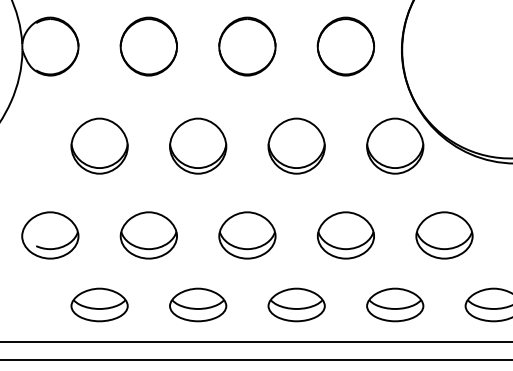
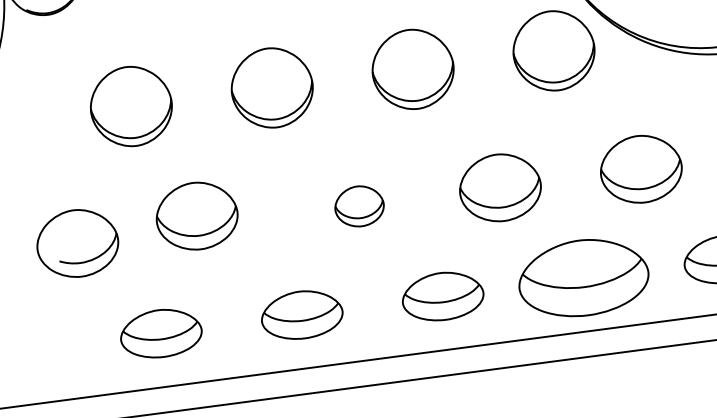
part: (148, 235) -> (196, 216), moved
part: (247, 235) -> (359, 206), size x0.6
part: (395, 304) -> (584, 277), size x1.6

